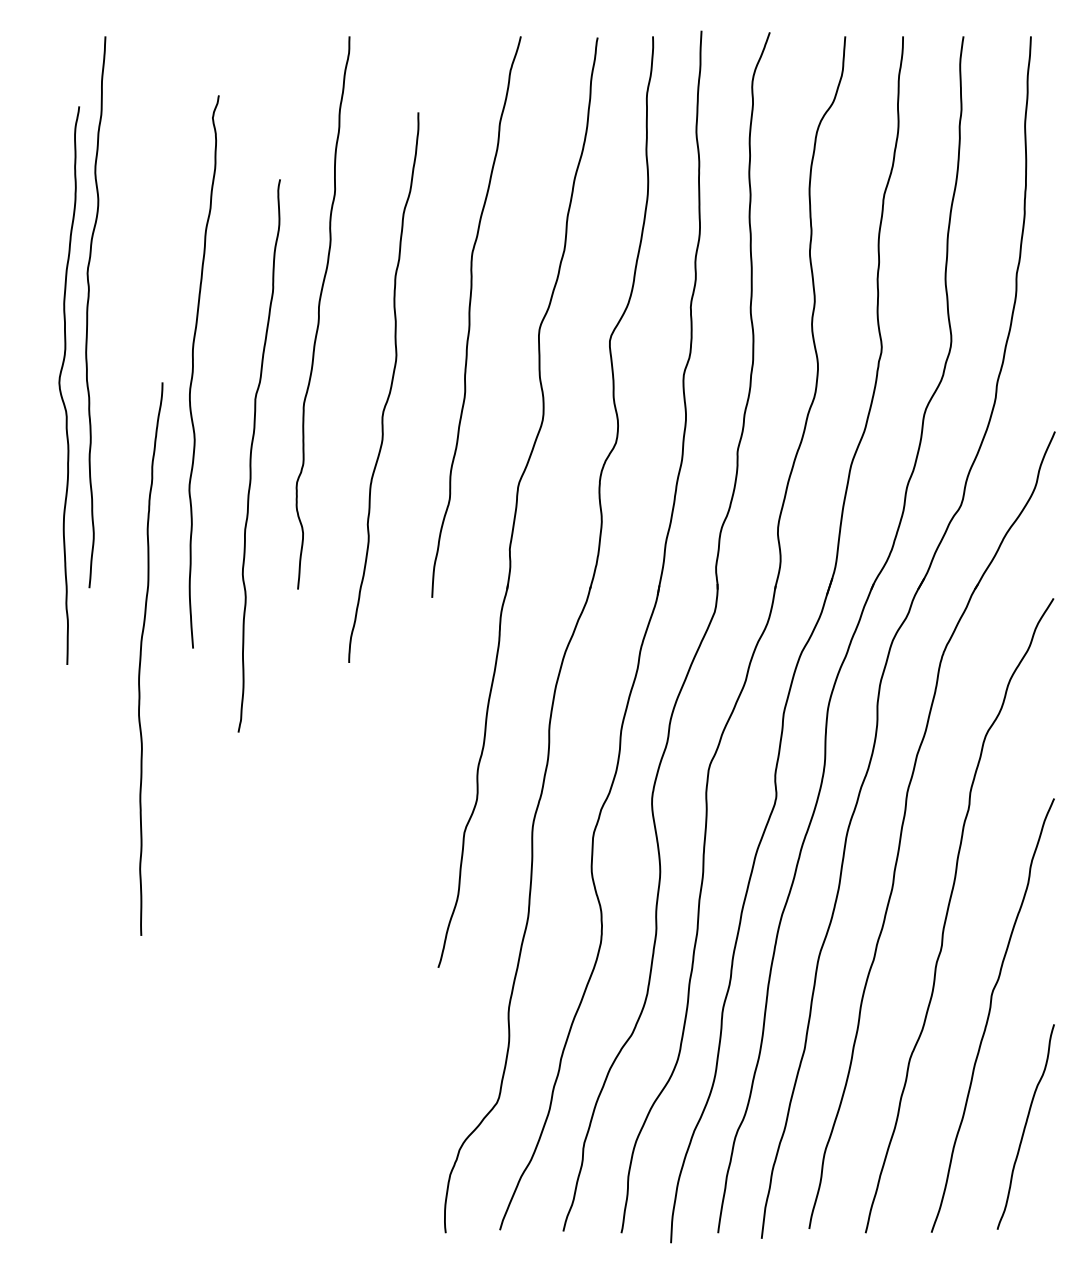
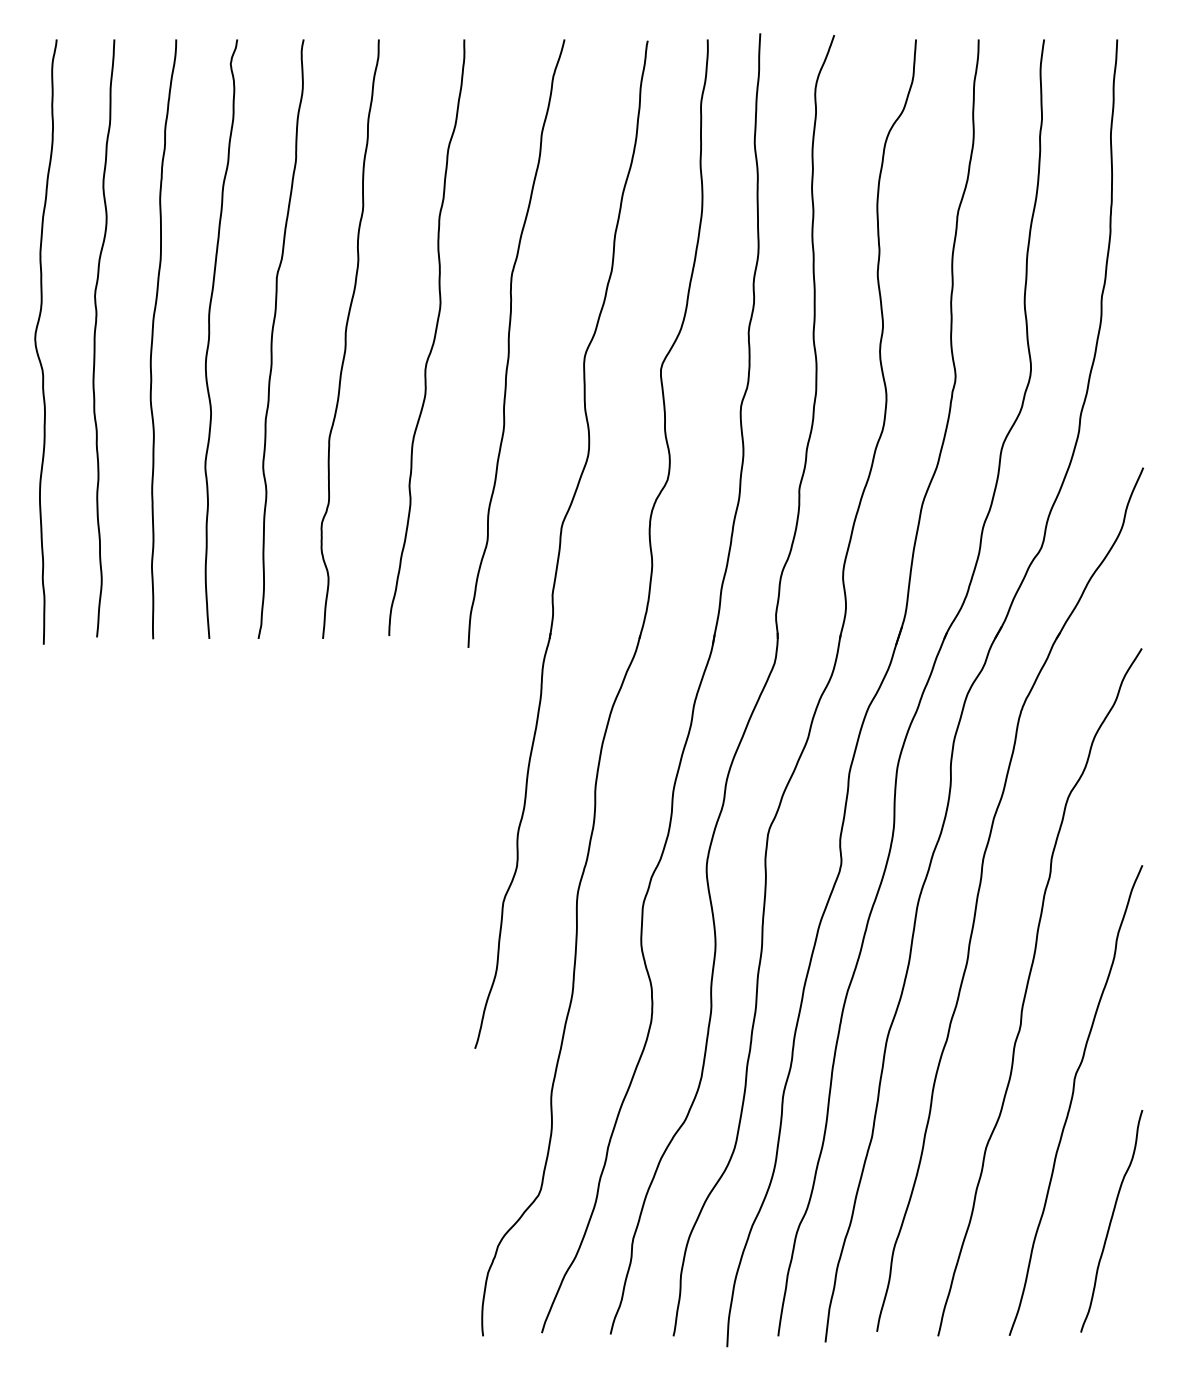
curve: (193, 371) -> (209, 338), moved
curve: (60, 385) -> (36, 341), moved
curve: (389, 389) -> (433, 339), moved
curve: (251, 455) -> (272, 338), moved
curve: (141, 658) -> (153, 338), moved

